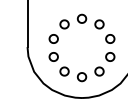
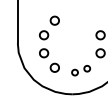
part: (90, 21) -> (80, 17), removed
part: (90, 74) -> (80, 70), size x0.7

